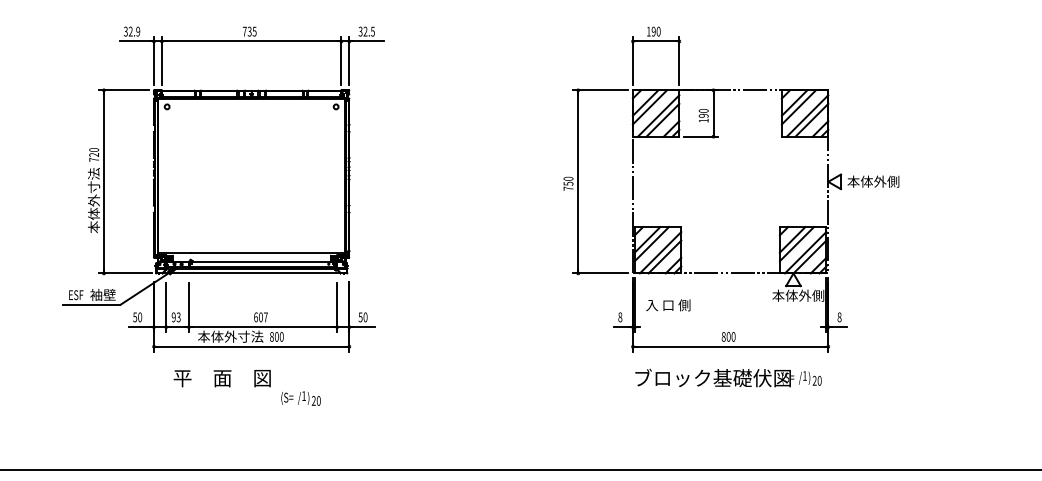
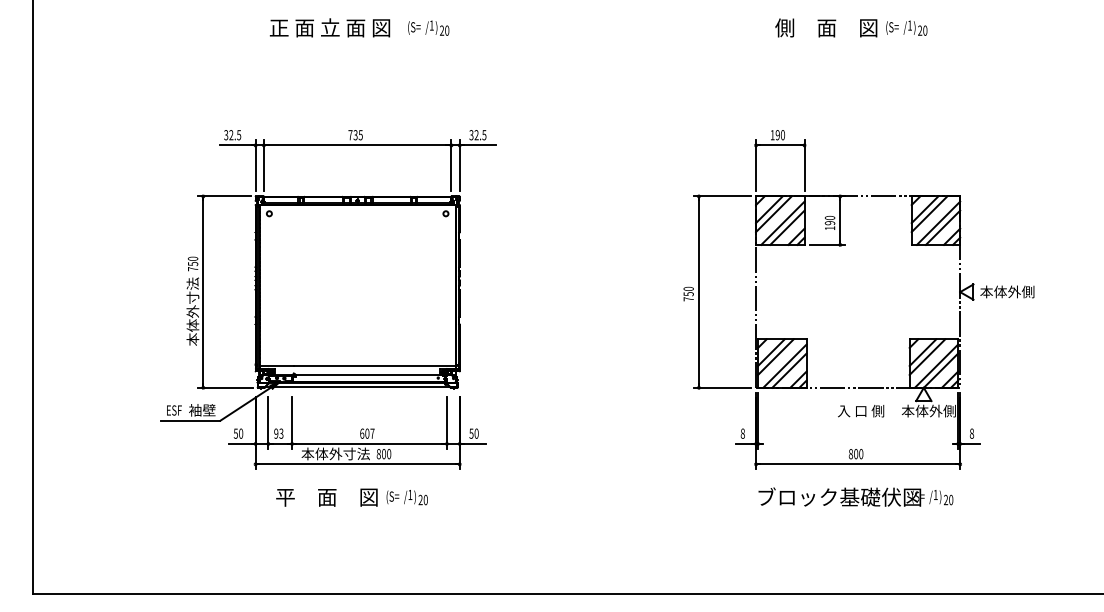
text: (138, 31) -> (239, 135), 32.9 -> 32.5
text: (93, 154) -> (192, 263), 720 -> 750
text: (668, 305) -> (861, 411), moved
text: (300, 398) -> (406, 497), moved

